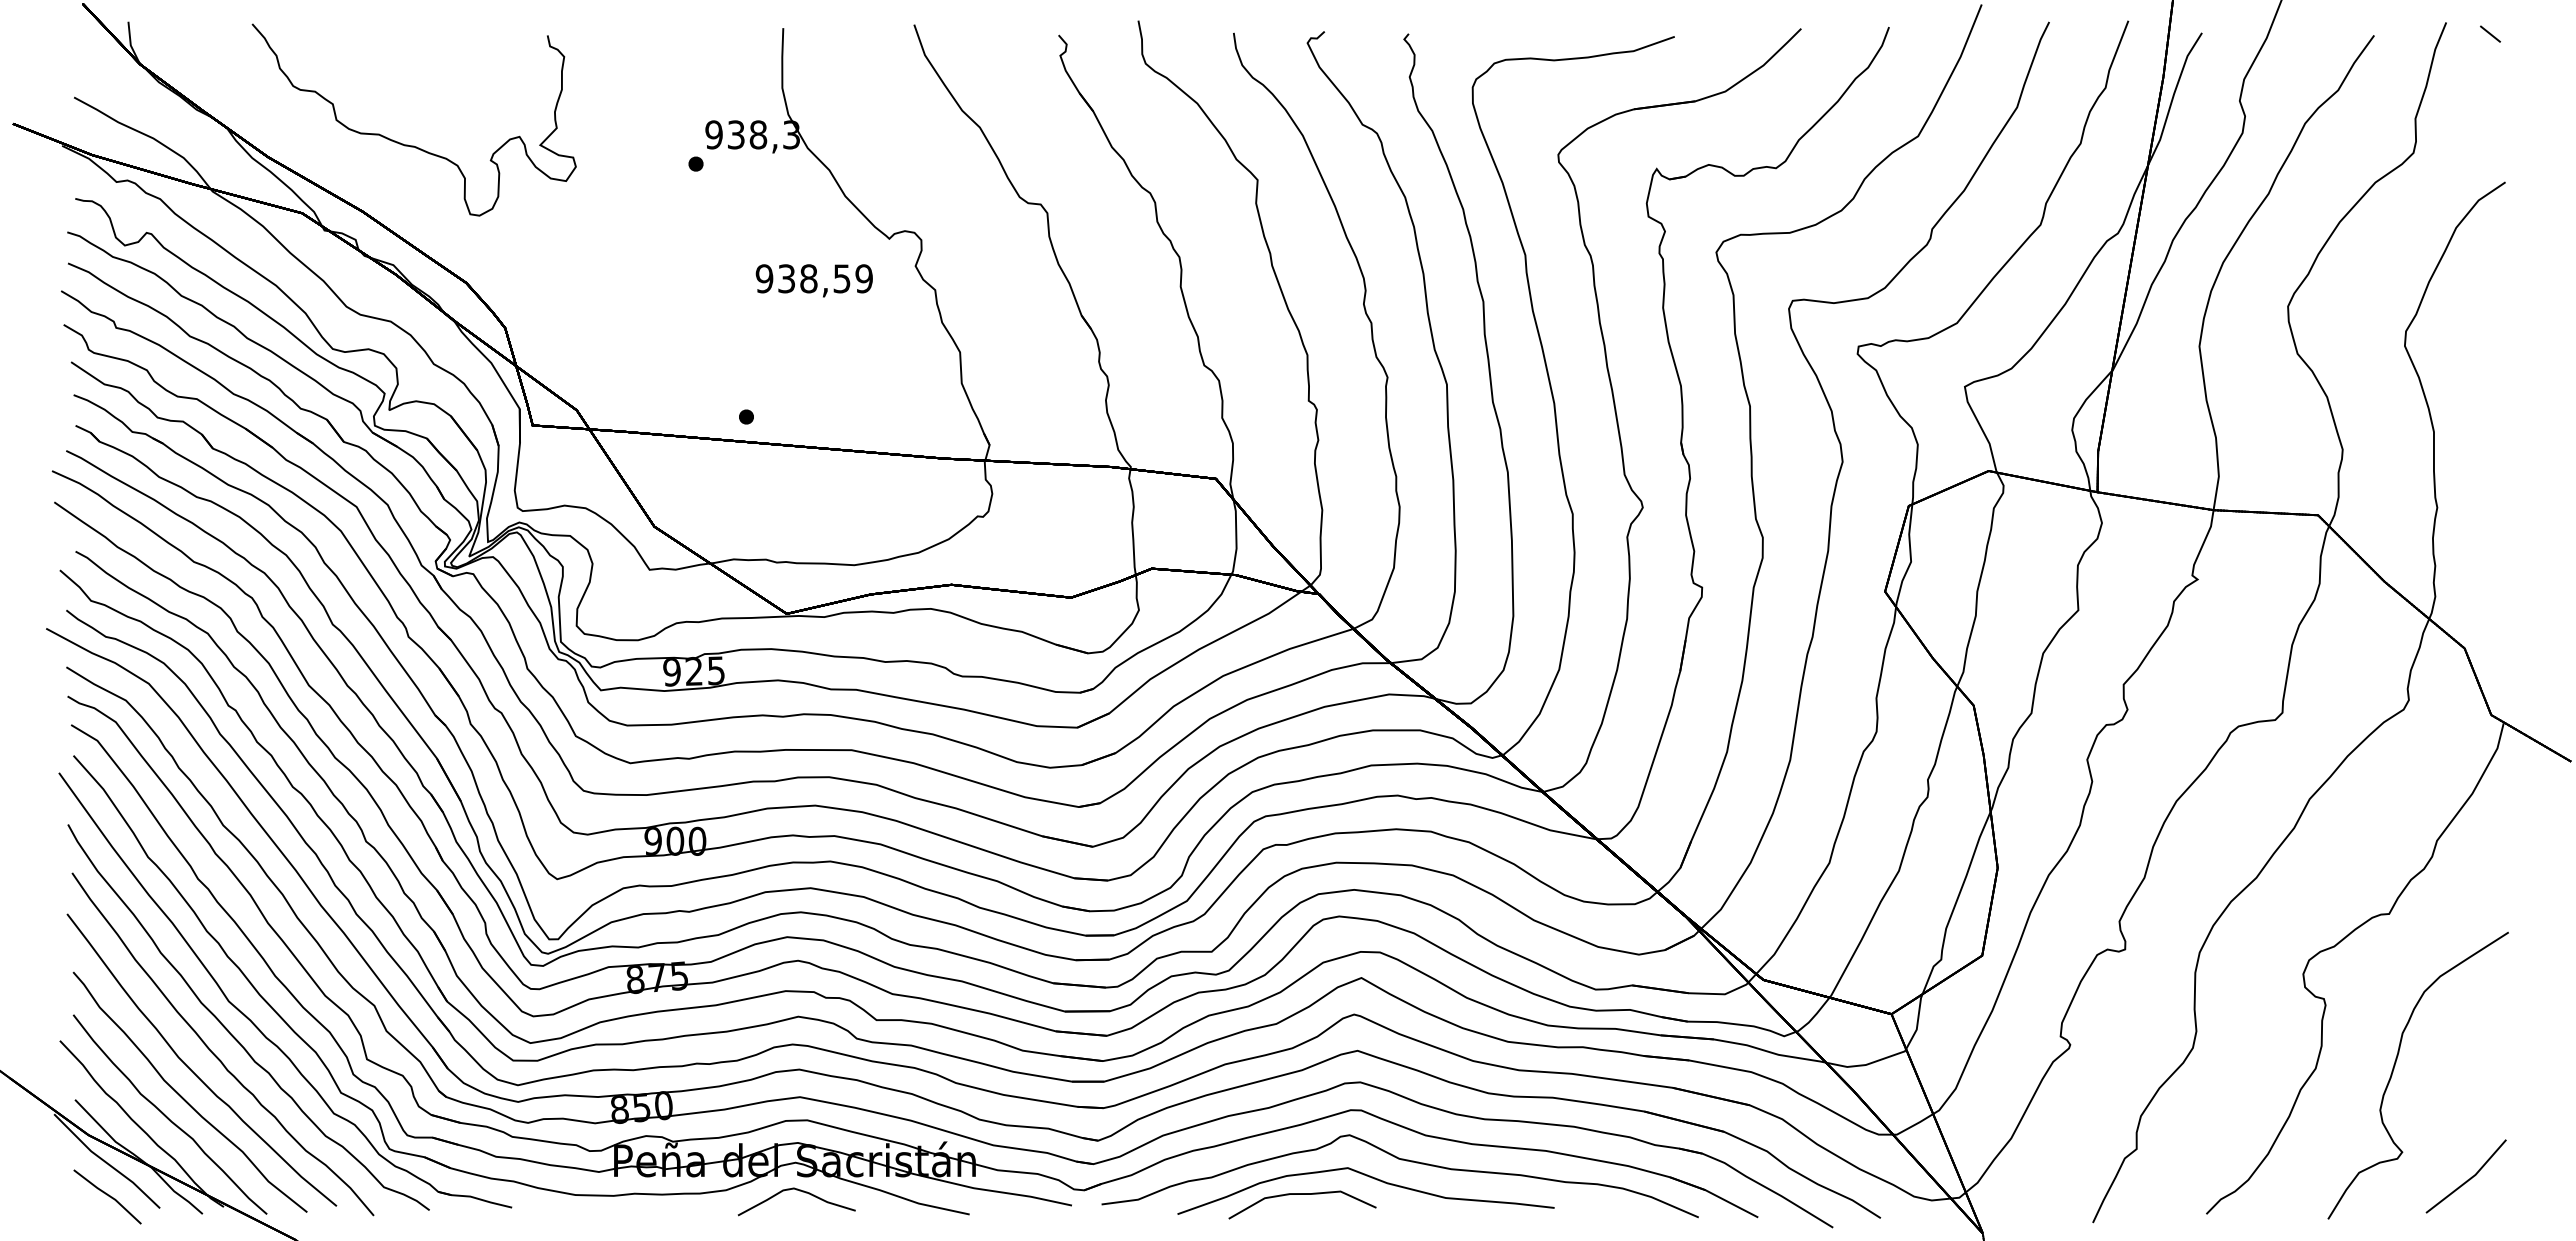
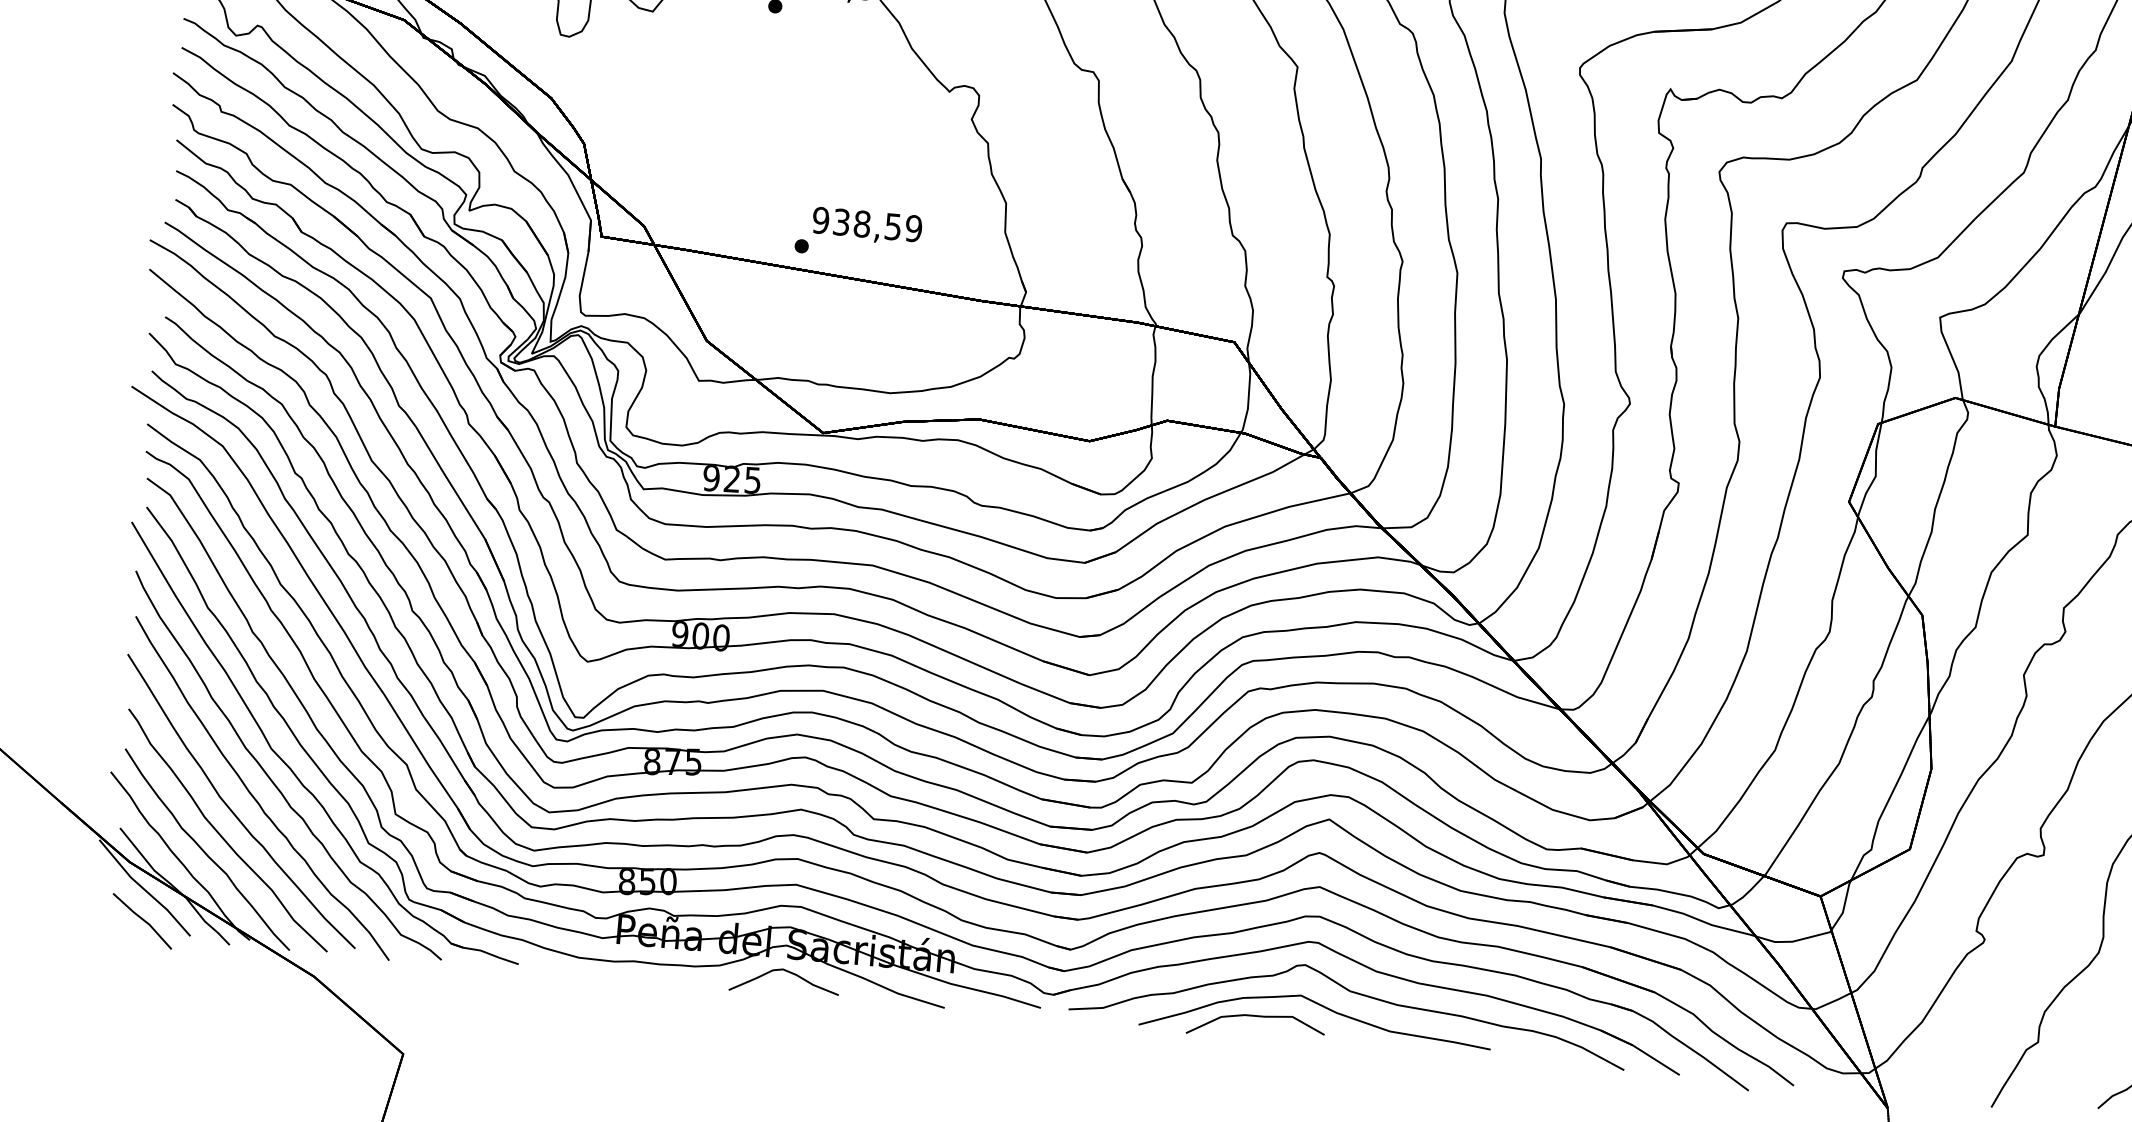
text: (813, 280) -> (866, 226), moved

